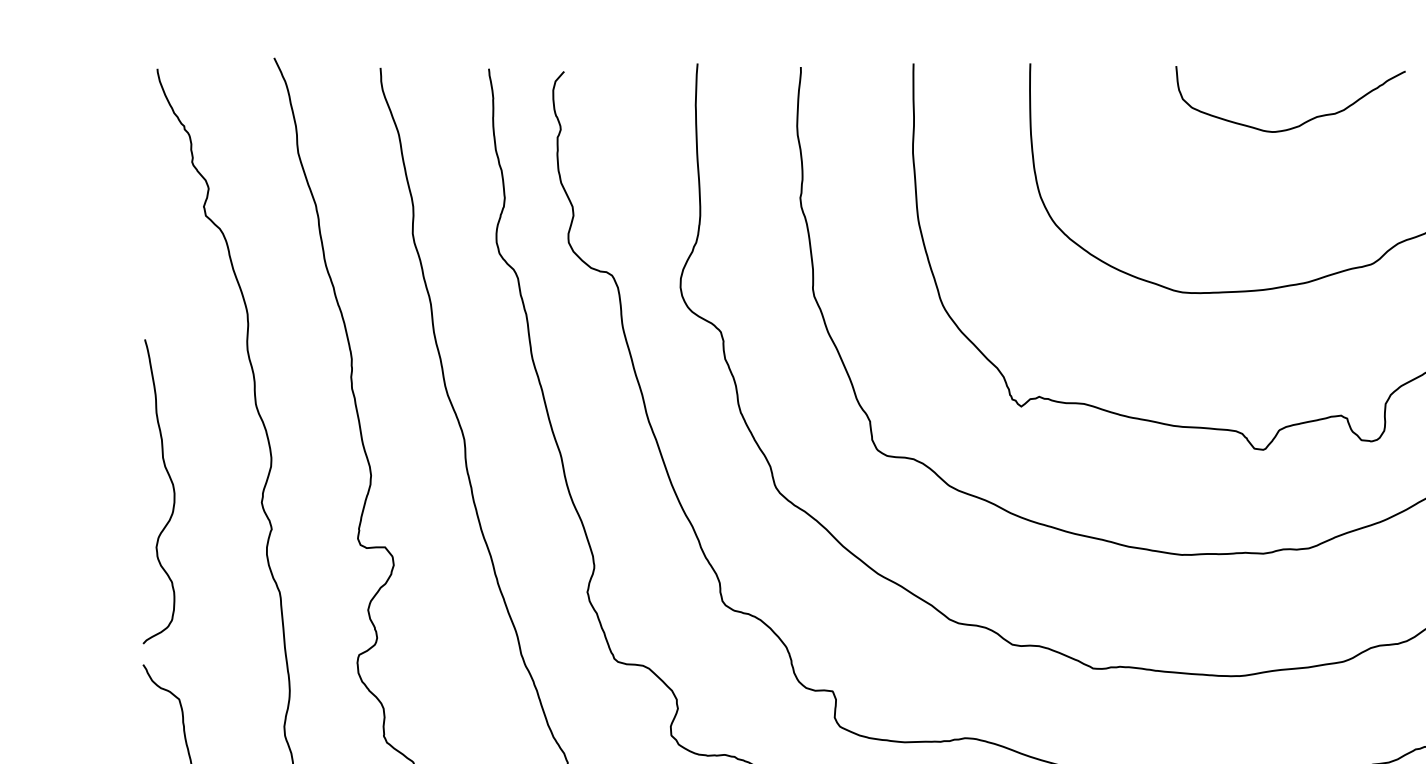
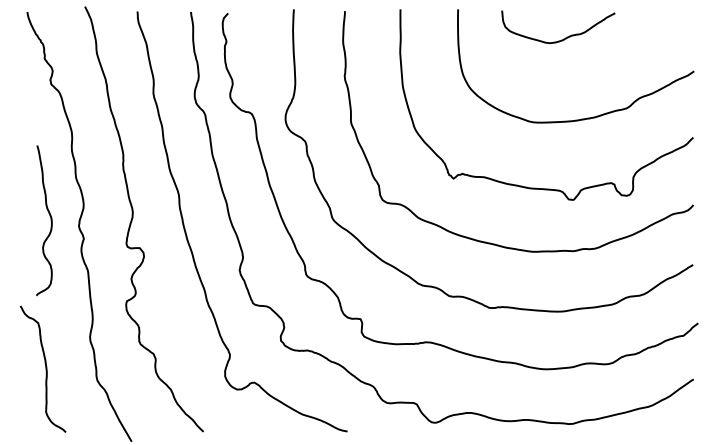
curve: (1300, 122) -> (563, 38), moved
curve: (171, 491) -> (50, 220), moved

